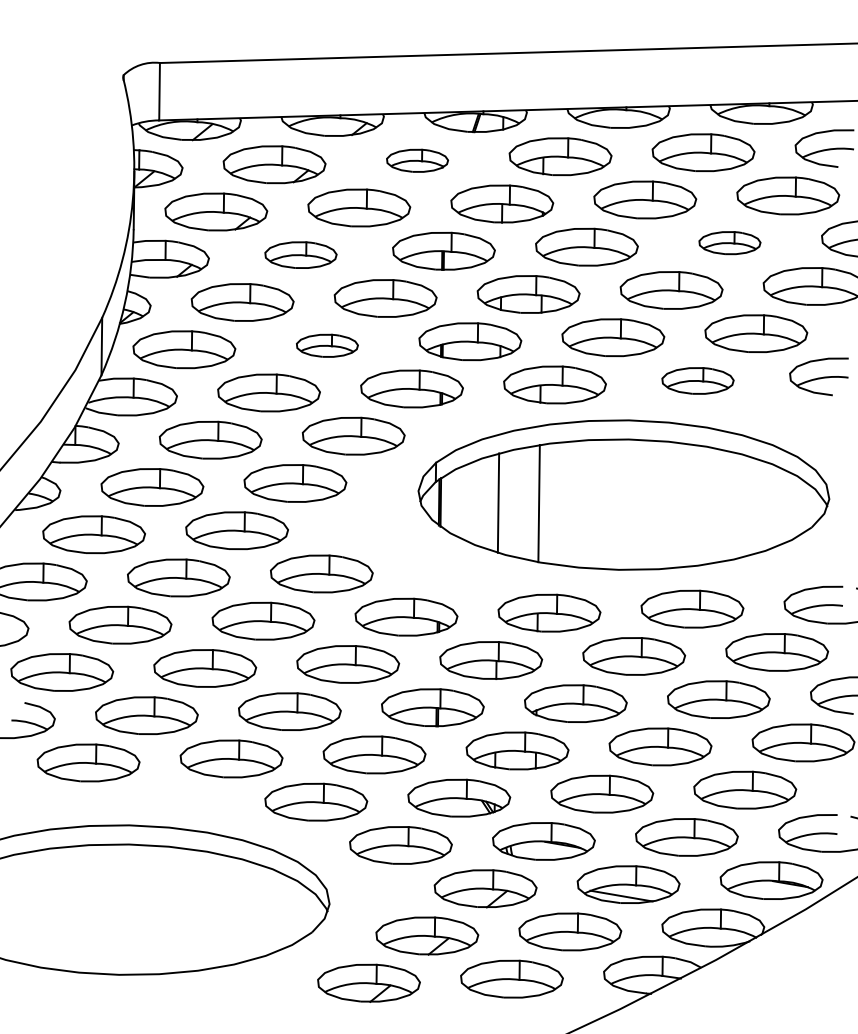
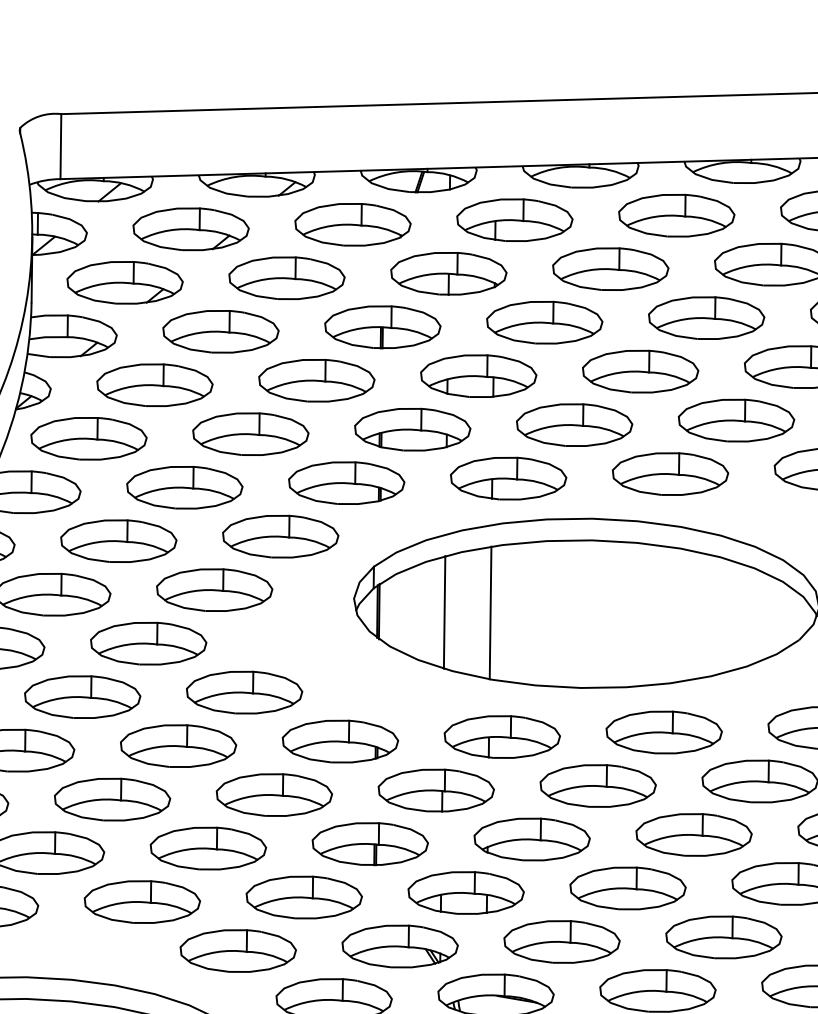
part: (417, 160) -> (352, 224), size x1.67
part: (729, 242) -> (706, 317), size x1.67
part: (300, 254) -> (220, 330), size x1.43
part: (327, 345) -> (251, 433), size x1.67
part: (697, 380) -> (669, 473), size x1.43

